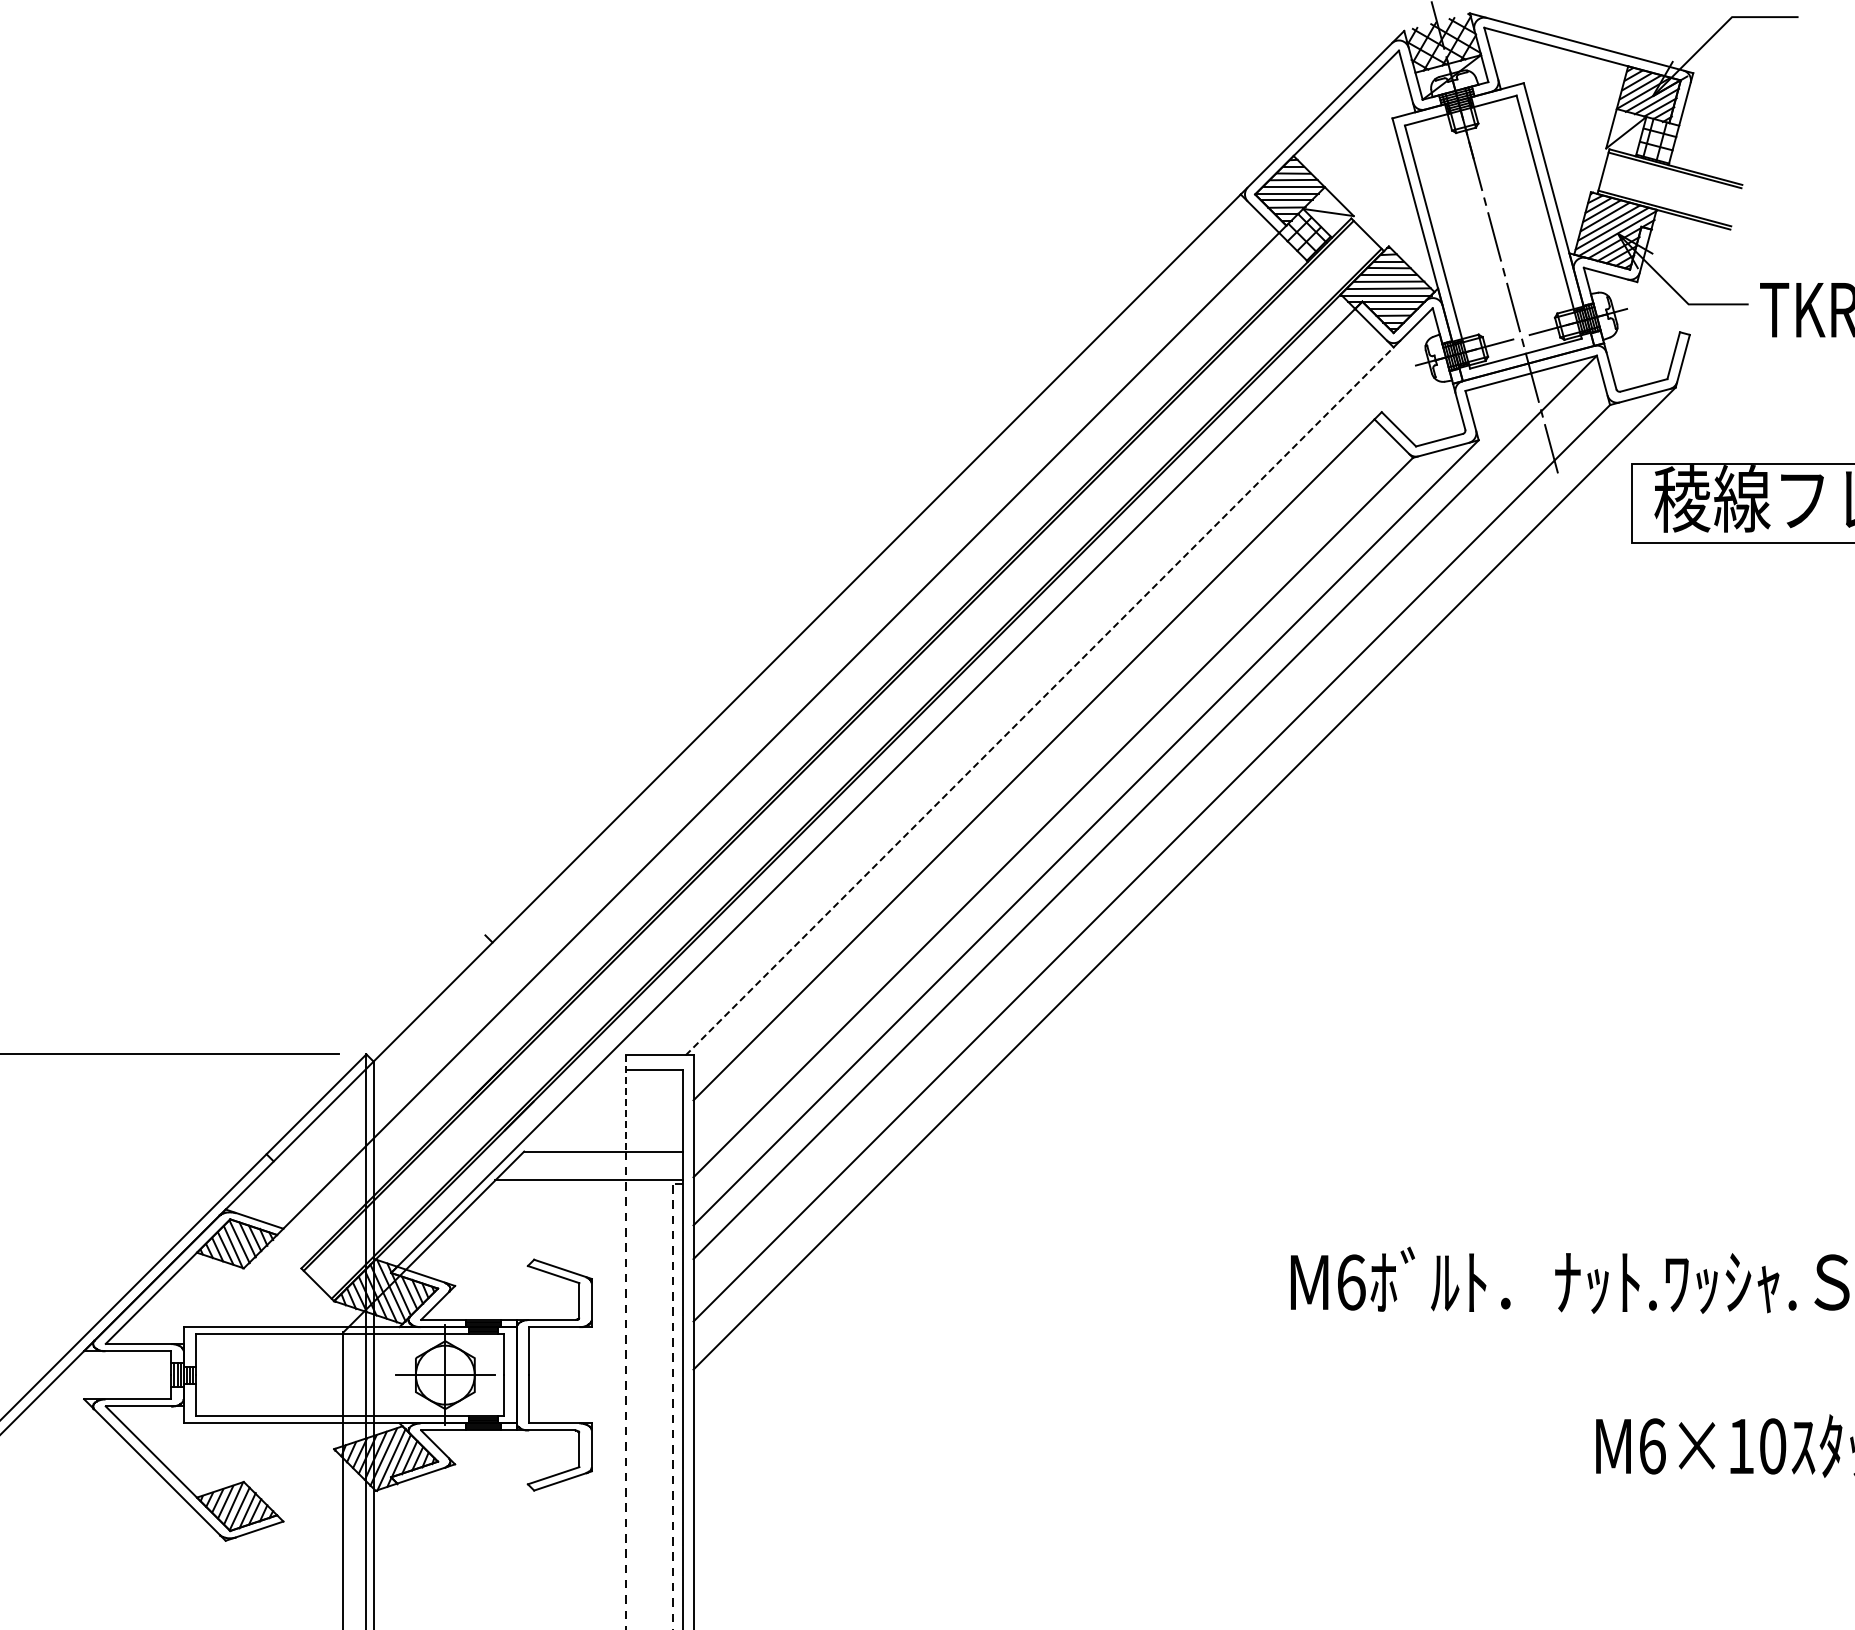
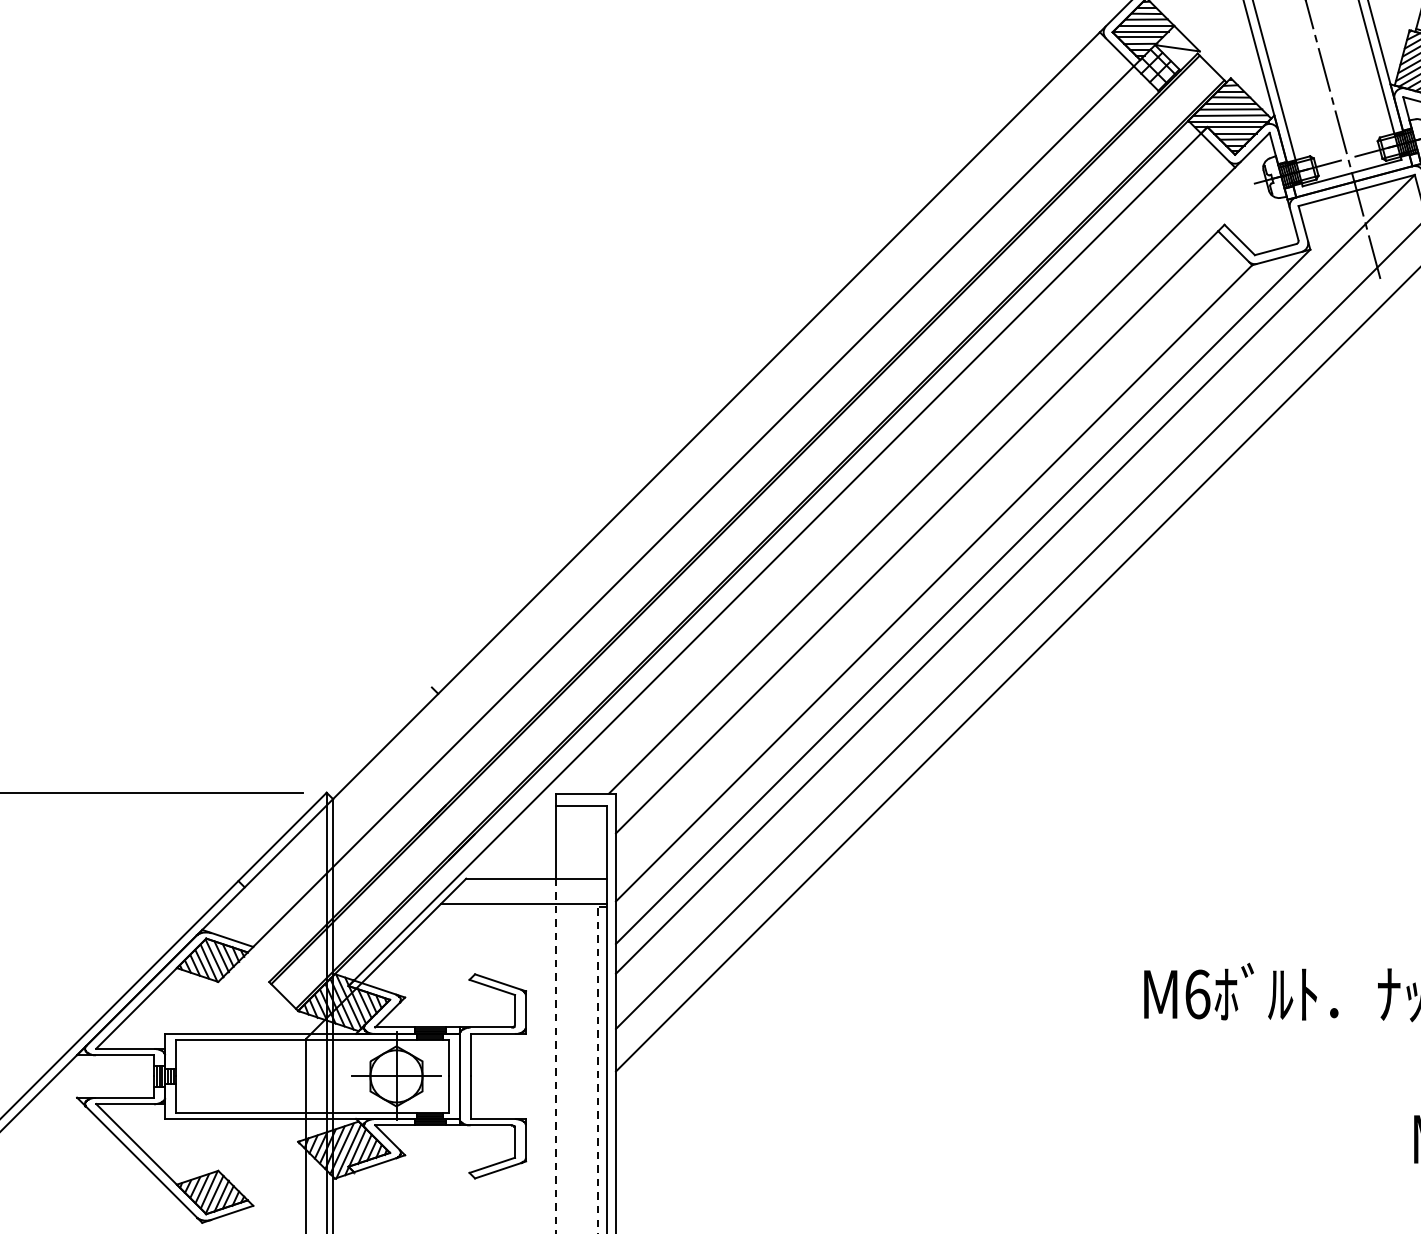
line: (1039, 701) -> (921, 480), dashed -> solid
line: (625, 1103) -> (555, 836), dashed -> solid

